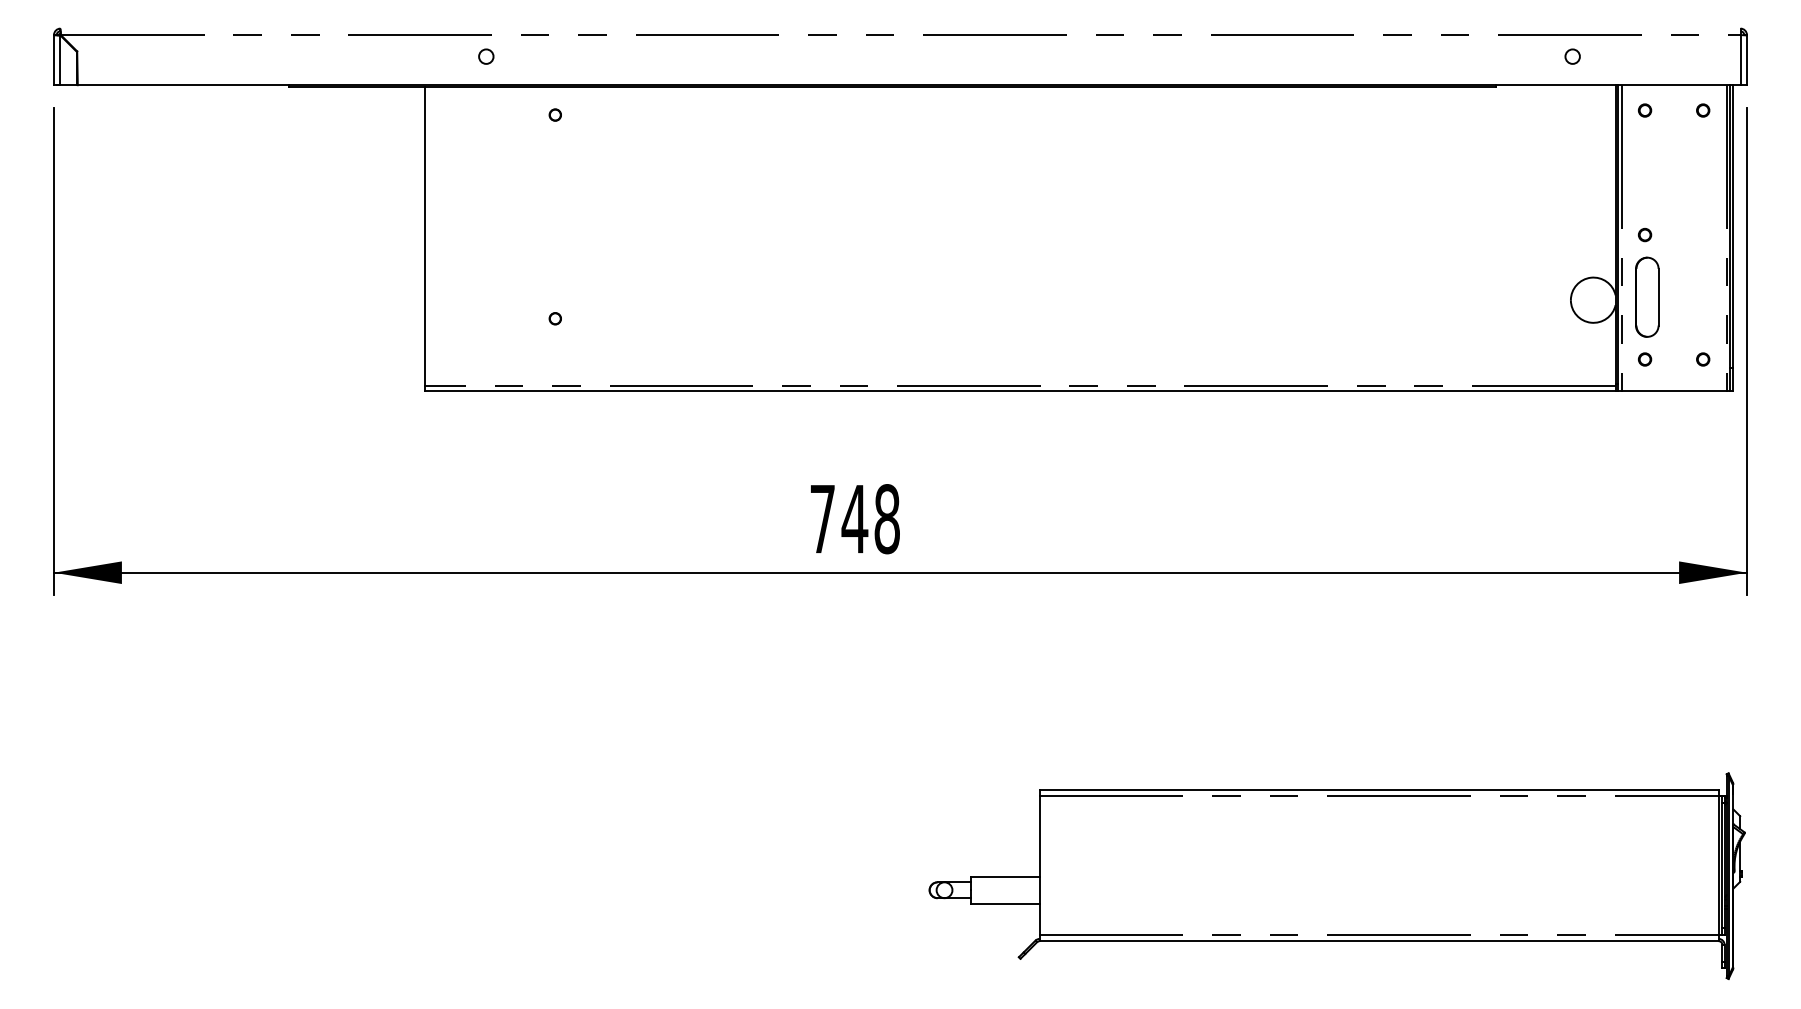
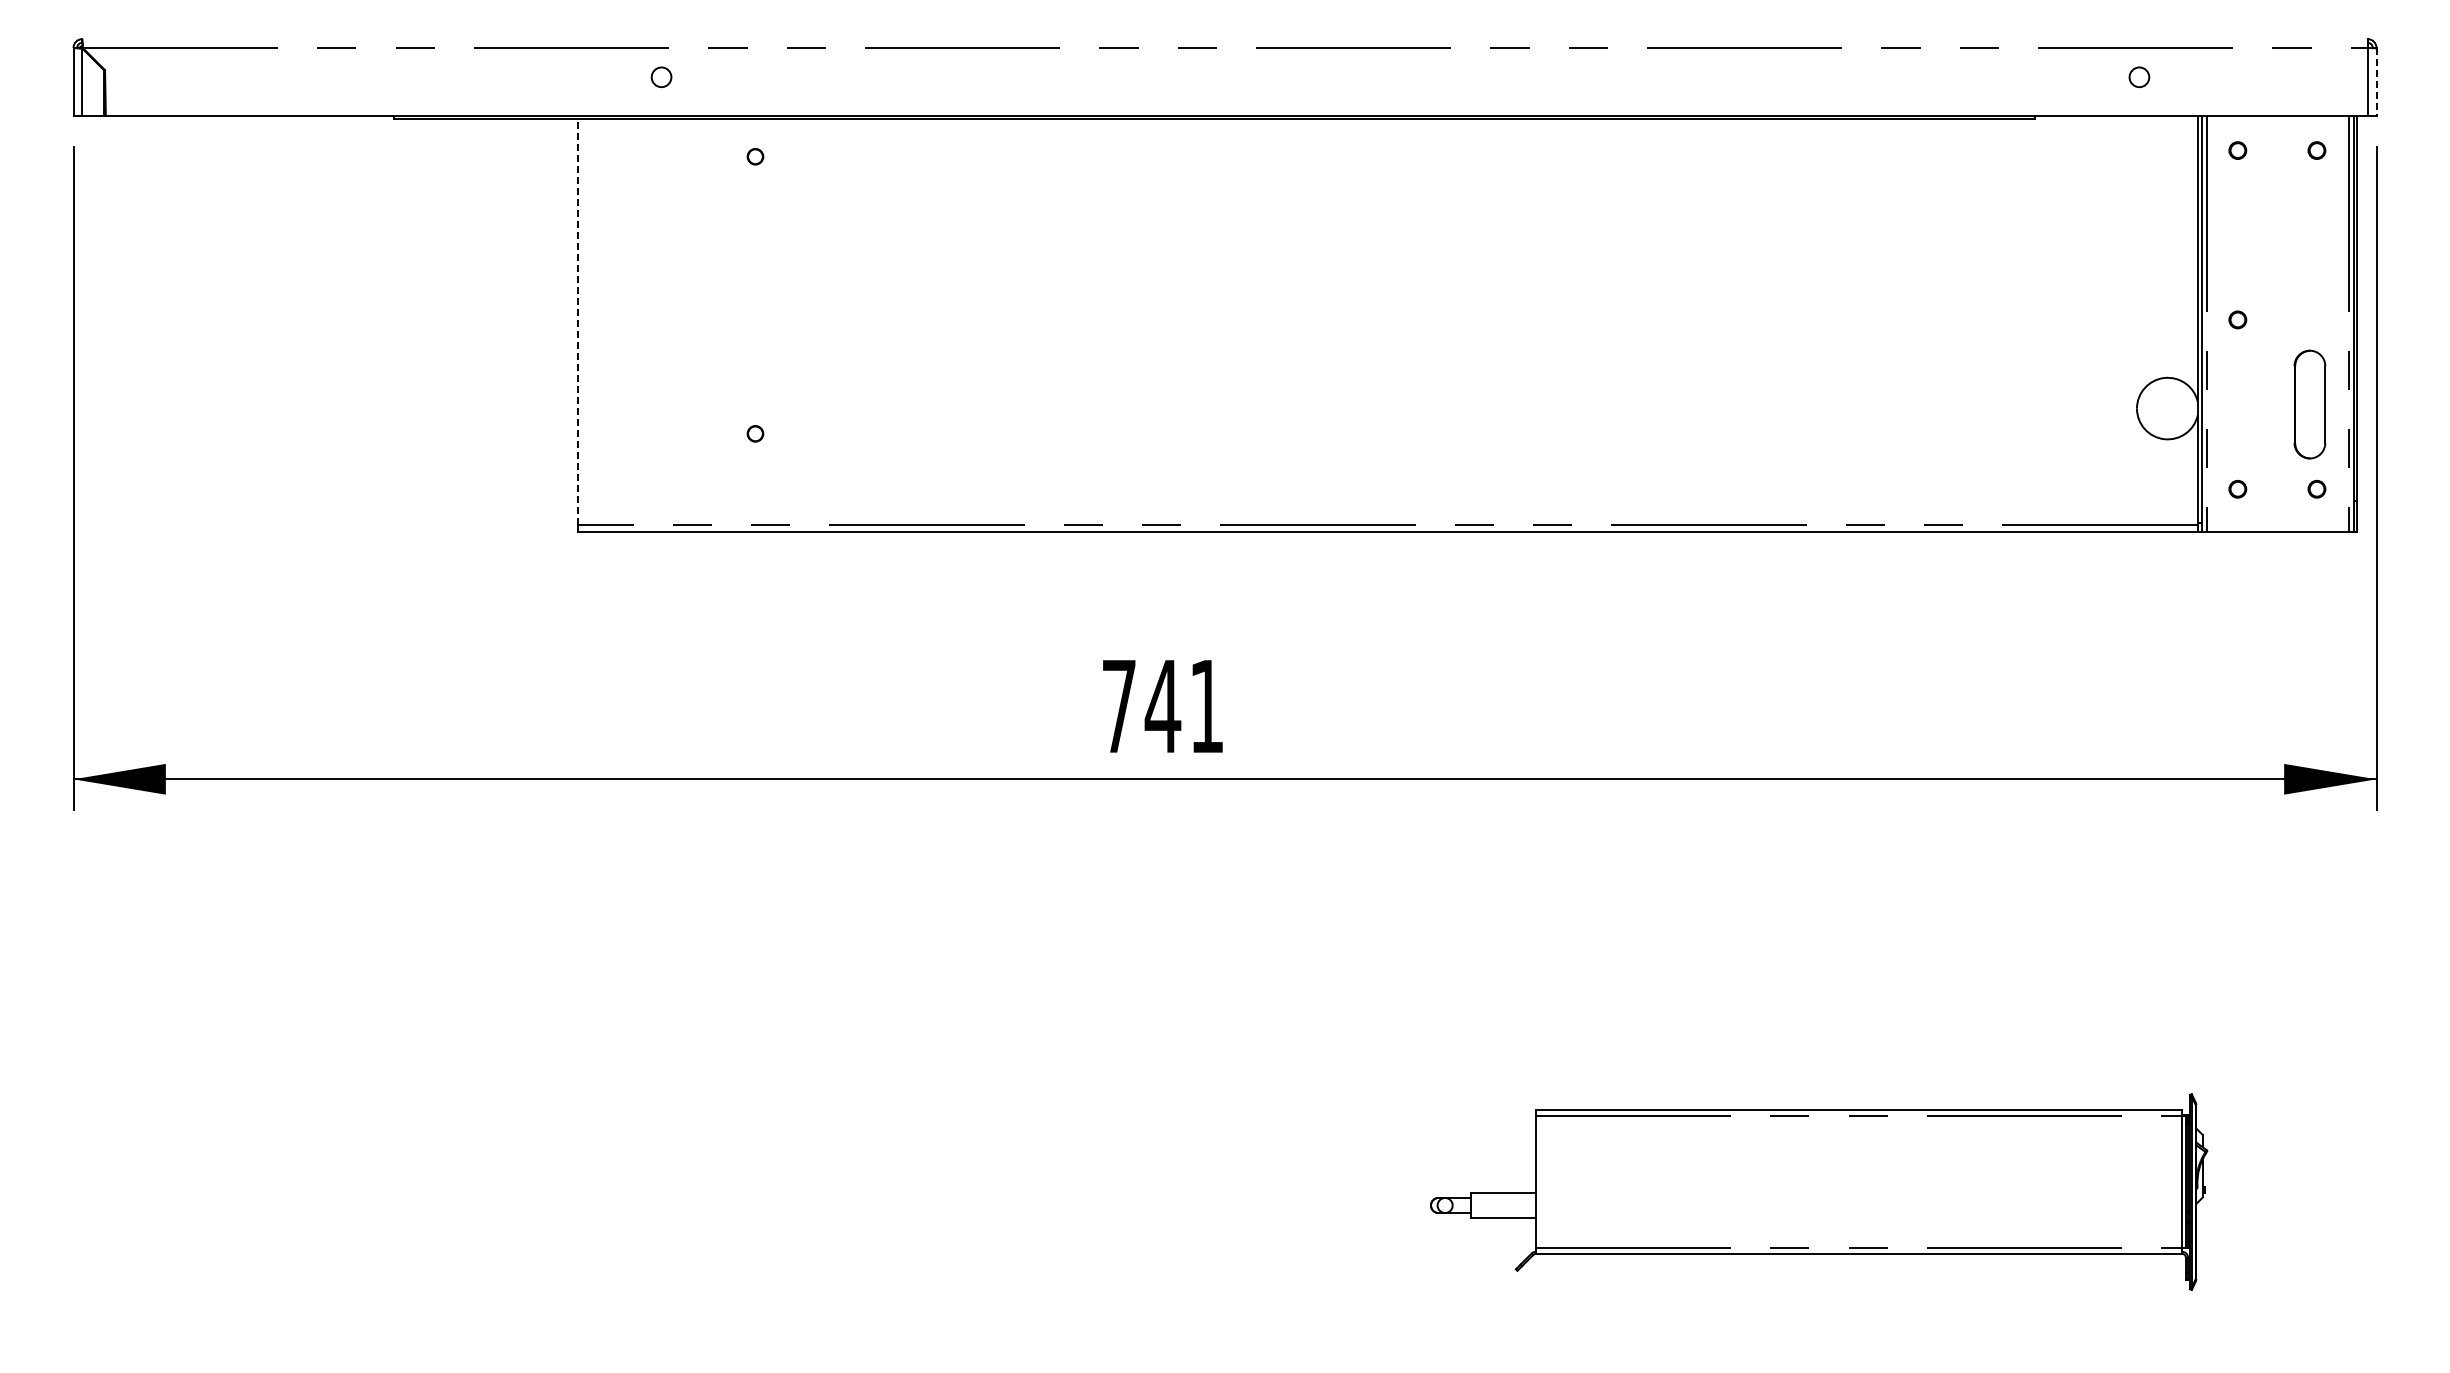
line: (1746, 60) -> (2376, 82), solid -> dashed
line: (425, 236) -> (578, 322), solid -> dashed
part: (1646, 297) -> (2309, 404), moved
text: (886, 519) -> (1206, 706), 748 -> 741
part: (1336, 875) -> (1818, 1191), size x0.7

